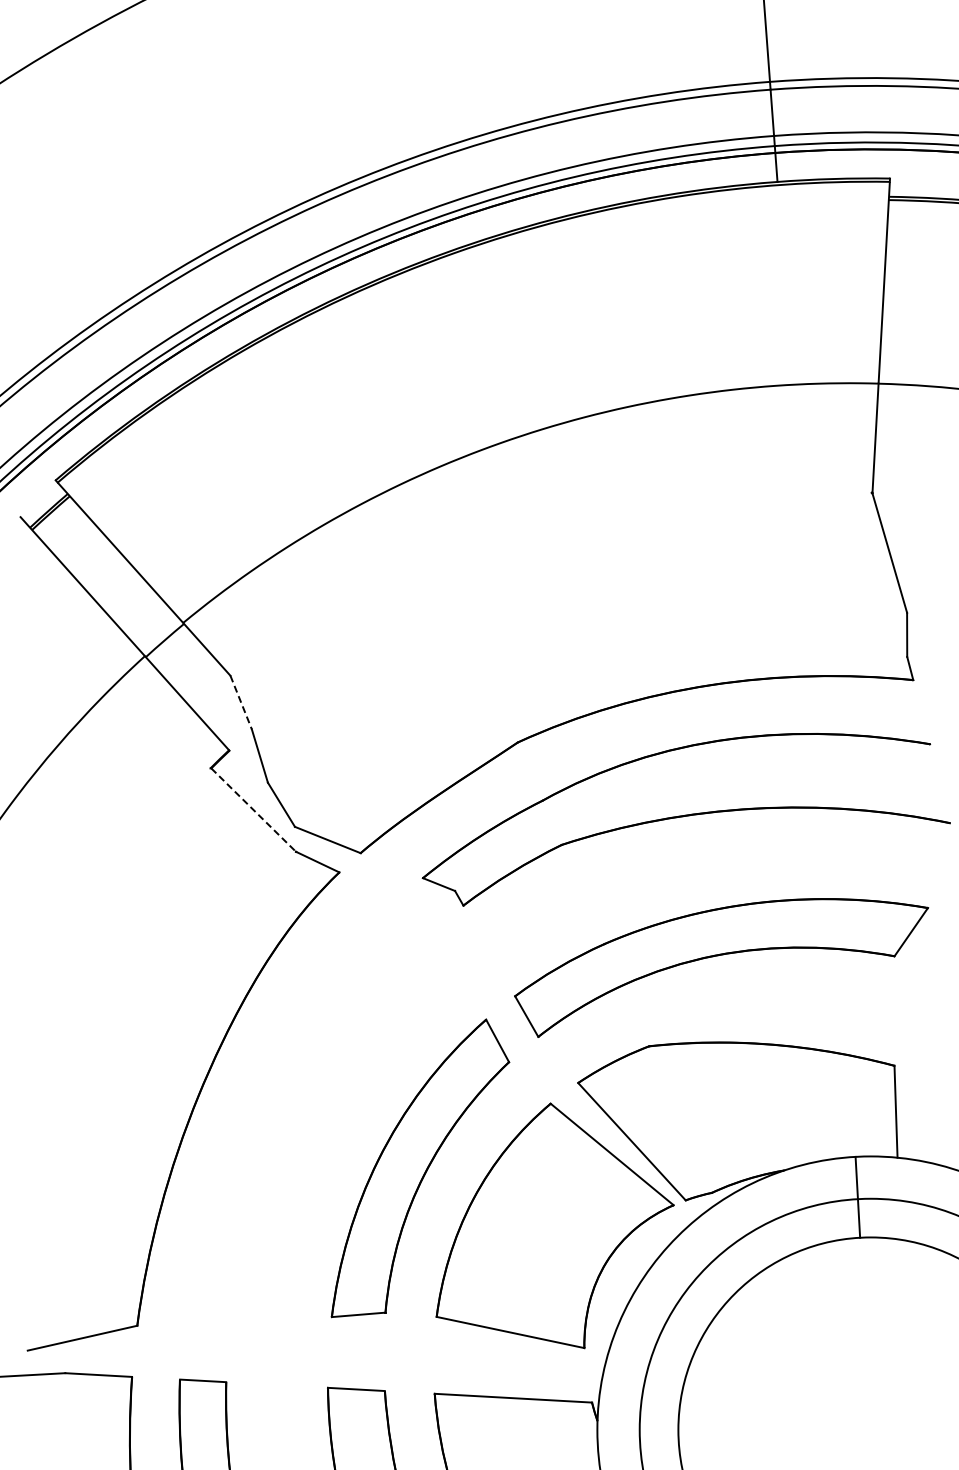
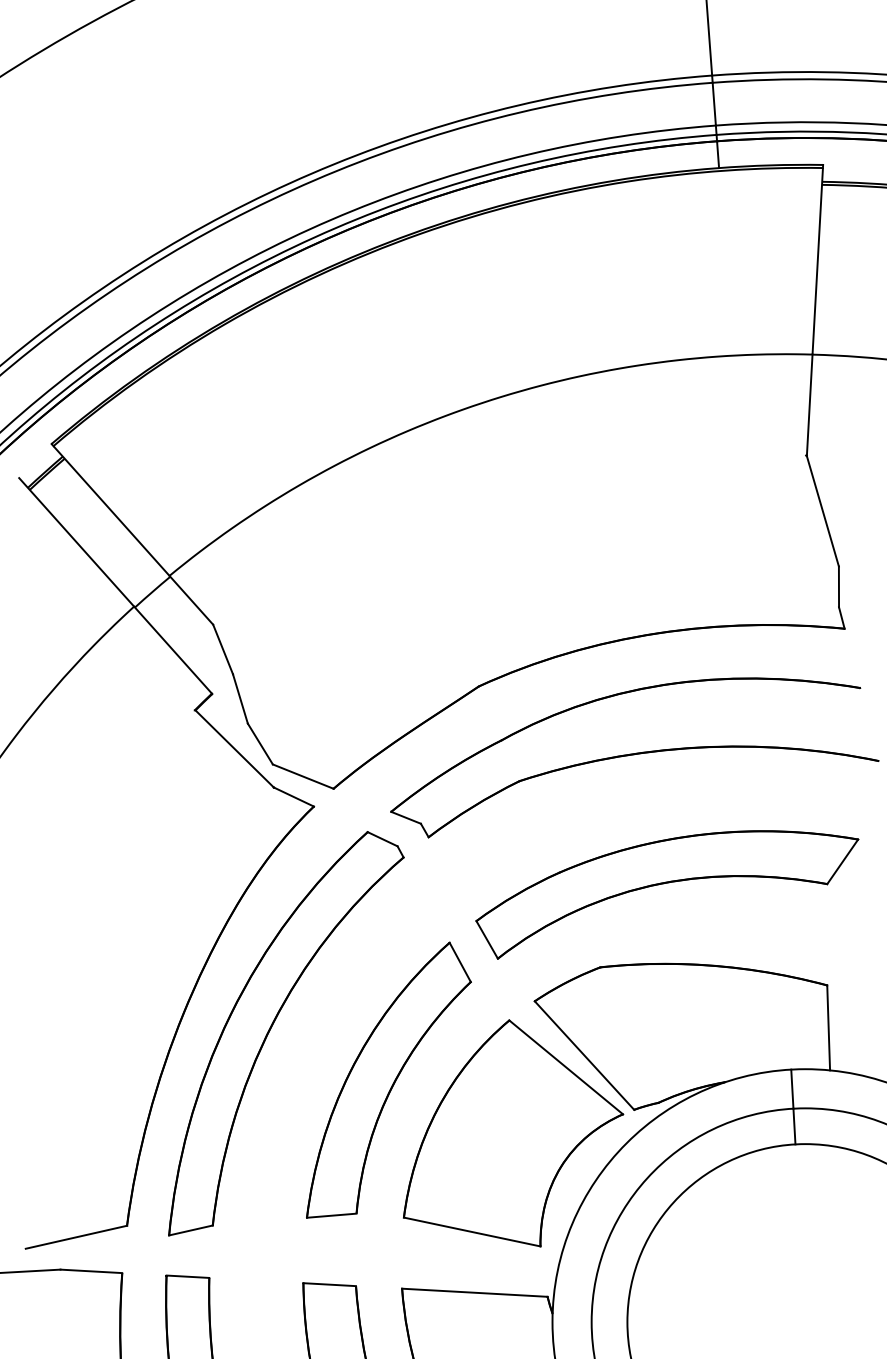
line: (241, 702) -> (223, 649), dashed -> solid
line: (254, 810) -> (235, 749), dashed -> solid
part: (294, 1110) -> (272, 1026), added

